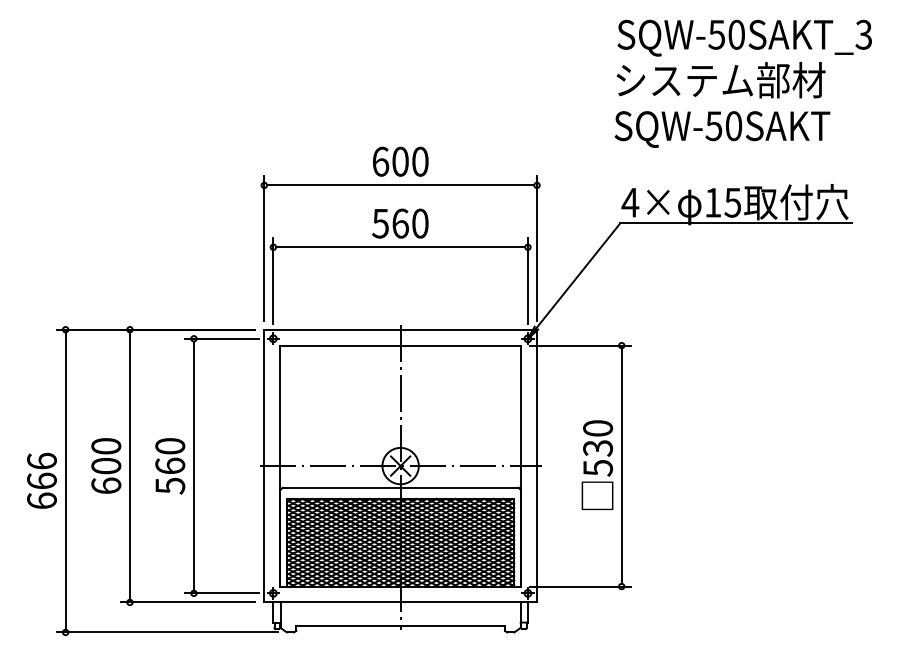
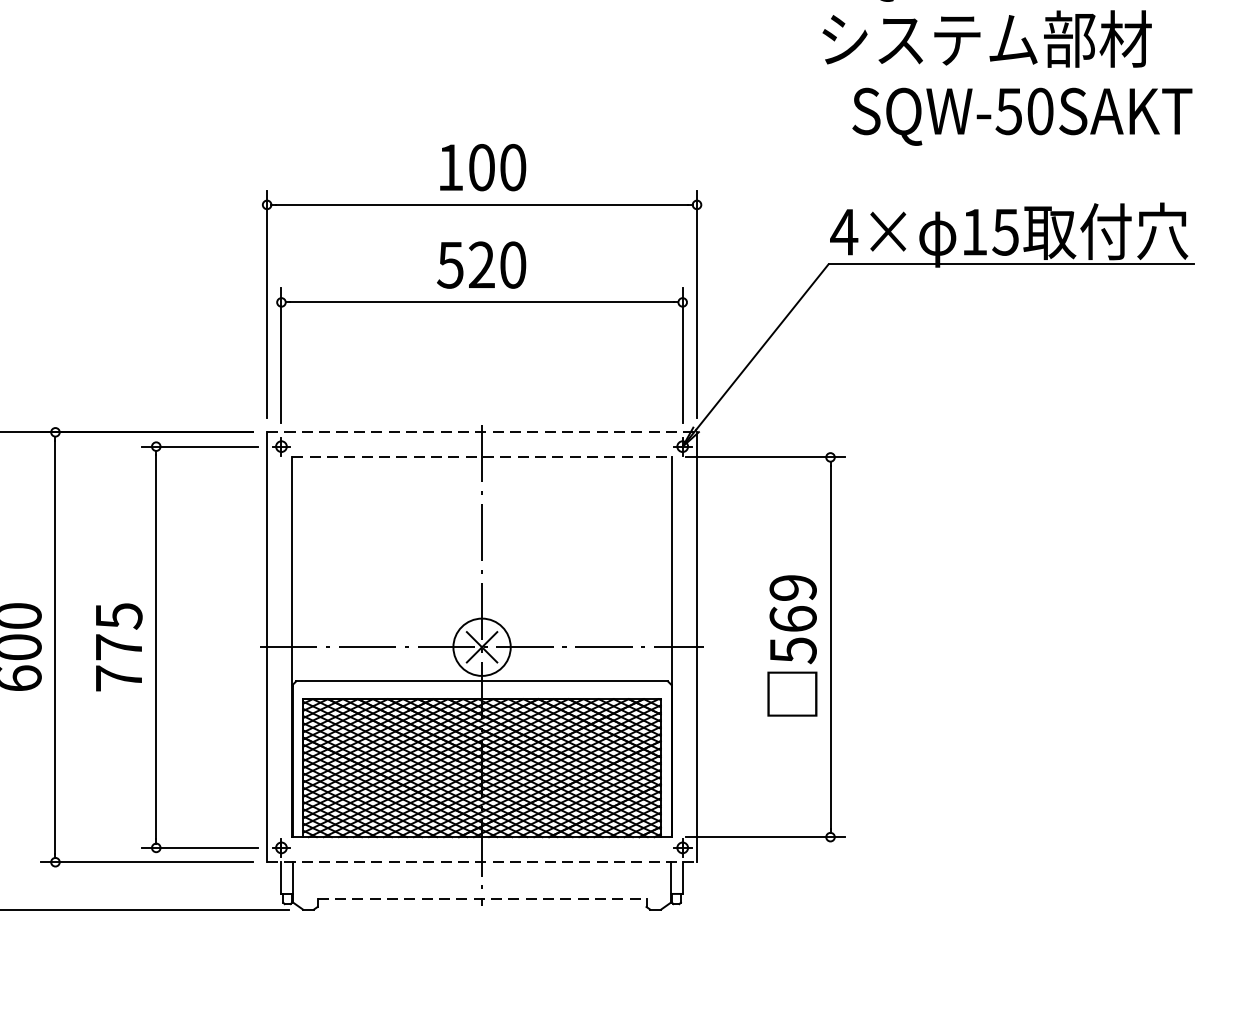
text: (722, 129) -> (1022, 116), moved
text: (381, 161) -> (451, 167), 600 -> 100
text: (400, 223) -> (481, 264), 560 -> 520
line: (401, 329) -> (483, 431), solid -> dashed
line: (401, 345) -> (483, 457), solid -> dashed
text: (598, 438) -> (793, 603), 530 -> 569
text: (170, 466) -> (119, 647), 560 -> 775
line: (401, 602) -> (483, 862), solid -> dashed
line: (401, 625) -> (483, 898), solid -> dashed

